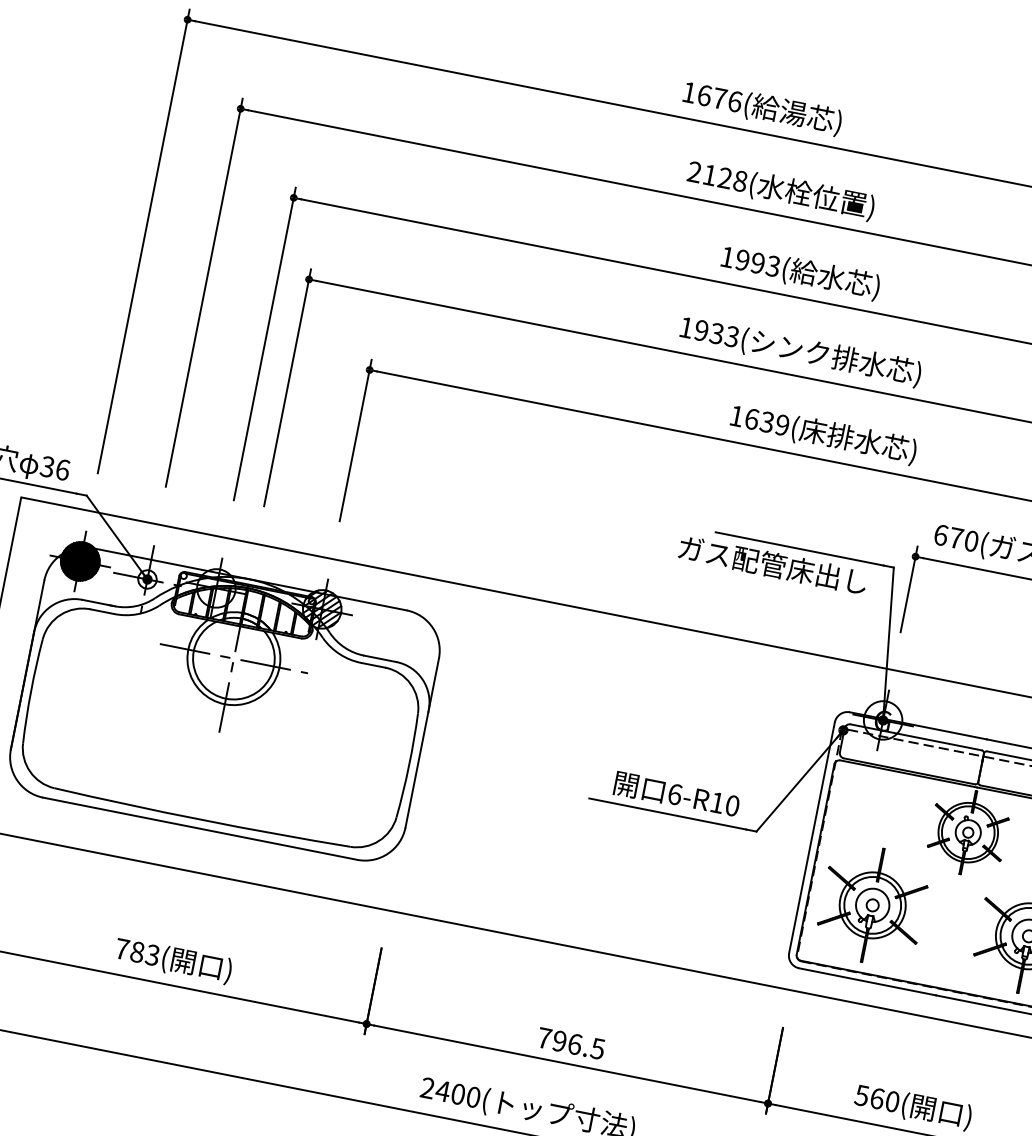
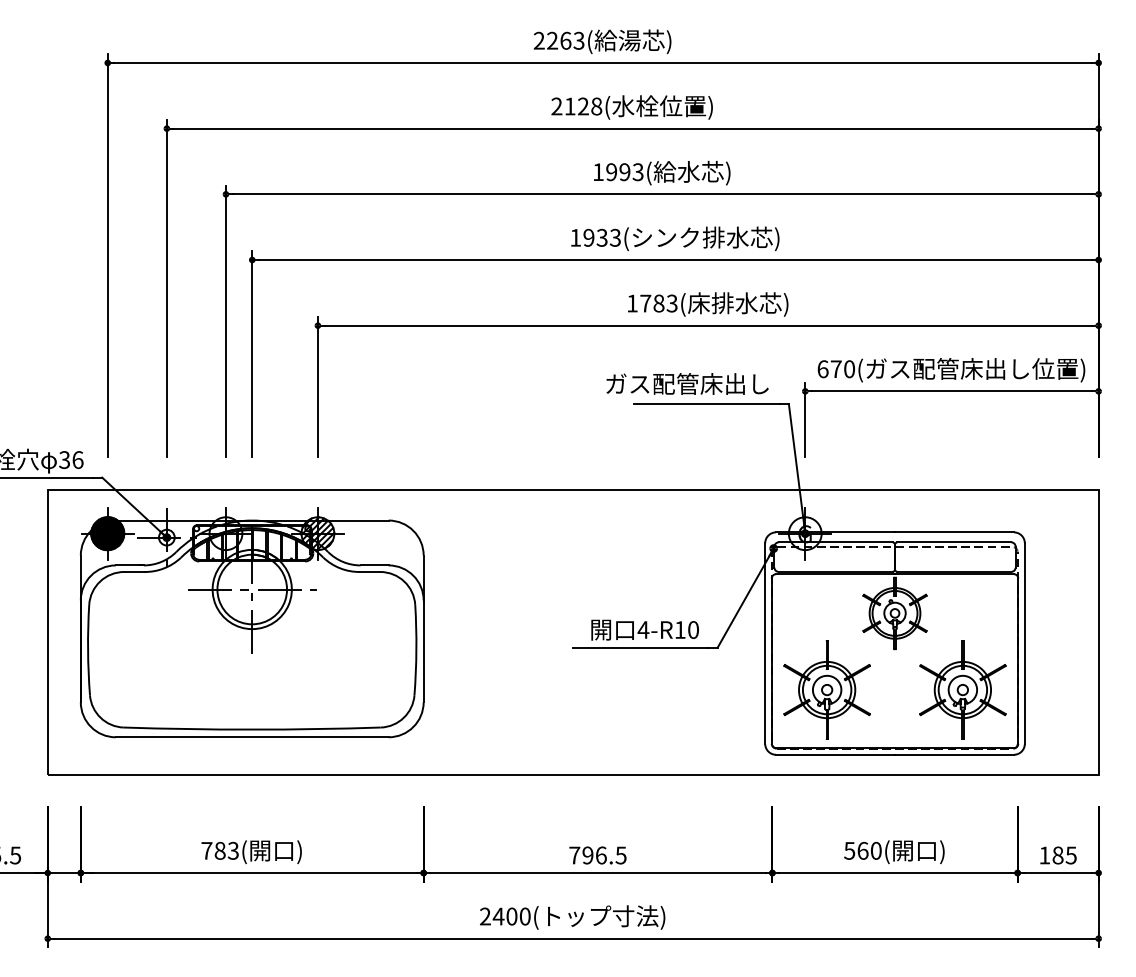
text: (711, 96) -> (558, 40), 1676 -> 2263
text: (766, 422) -> (658, 303), 1639( -> 1783(
text: (773, 564) -> (687, 383), moved
text: (675, 793) -> (643, 629), 6-R10 -> 4-R10

